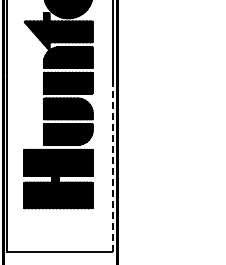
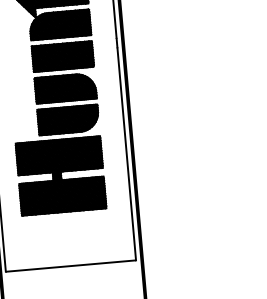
line: (112, 166) -> (126, 154), dashed -> solid

